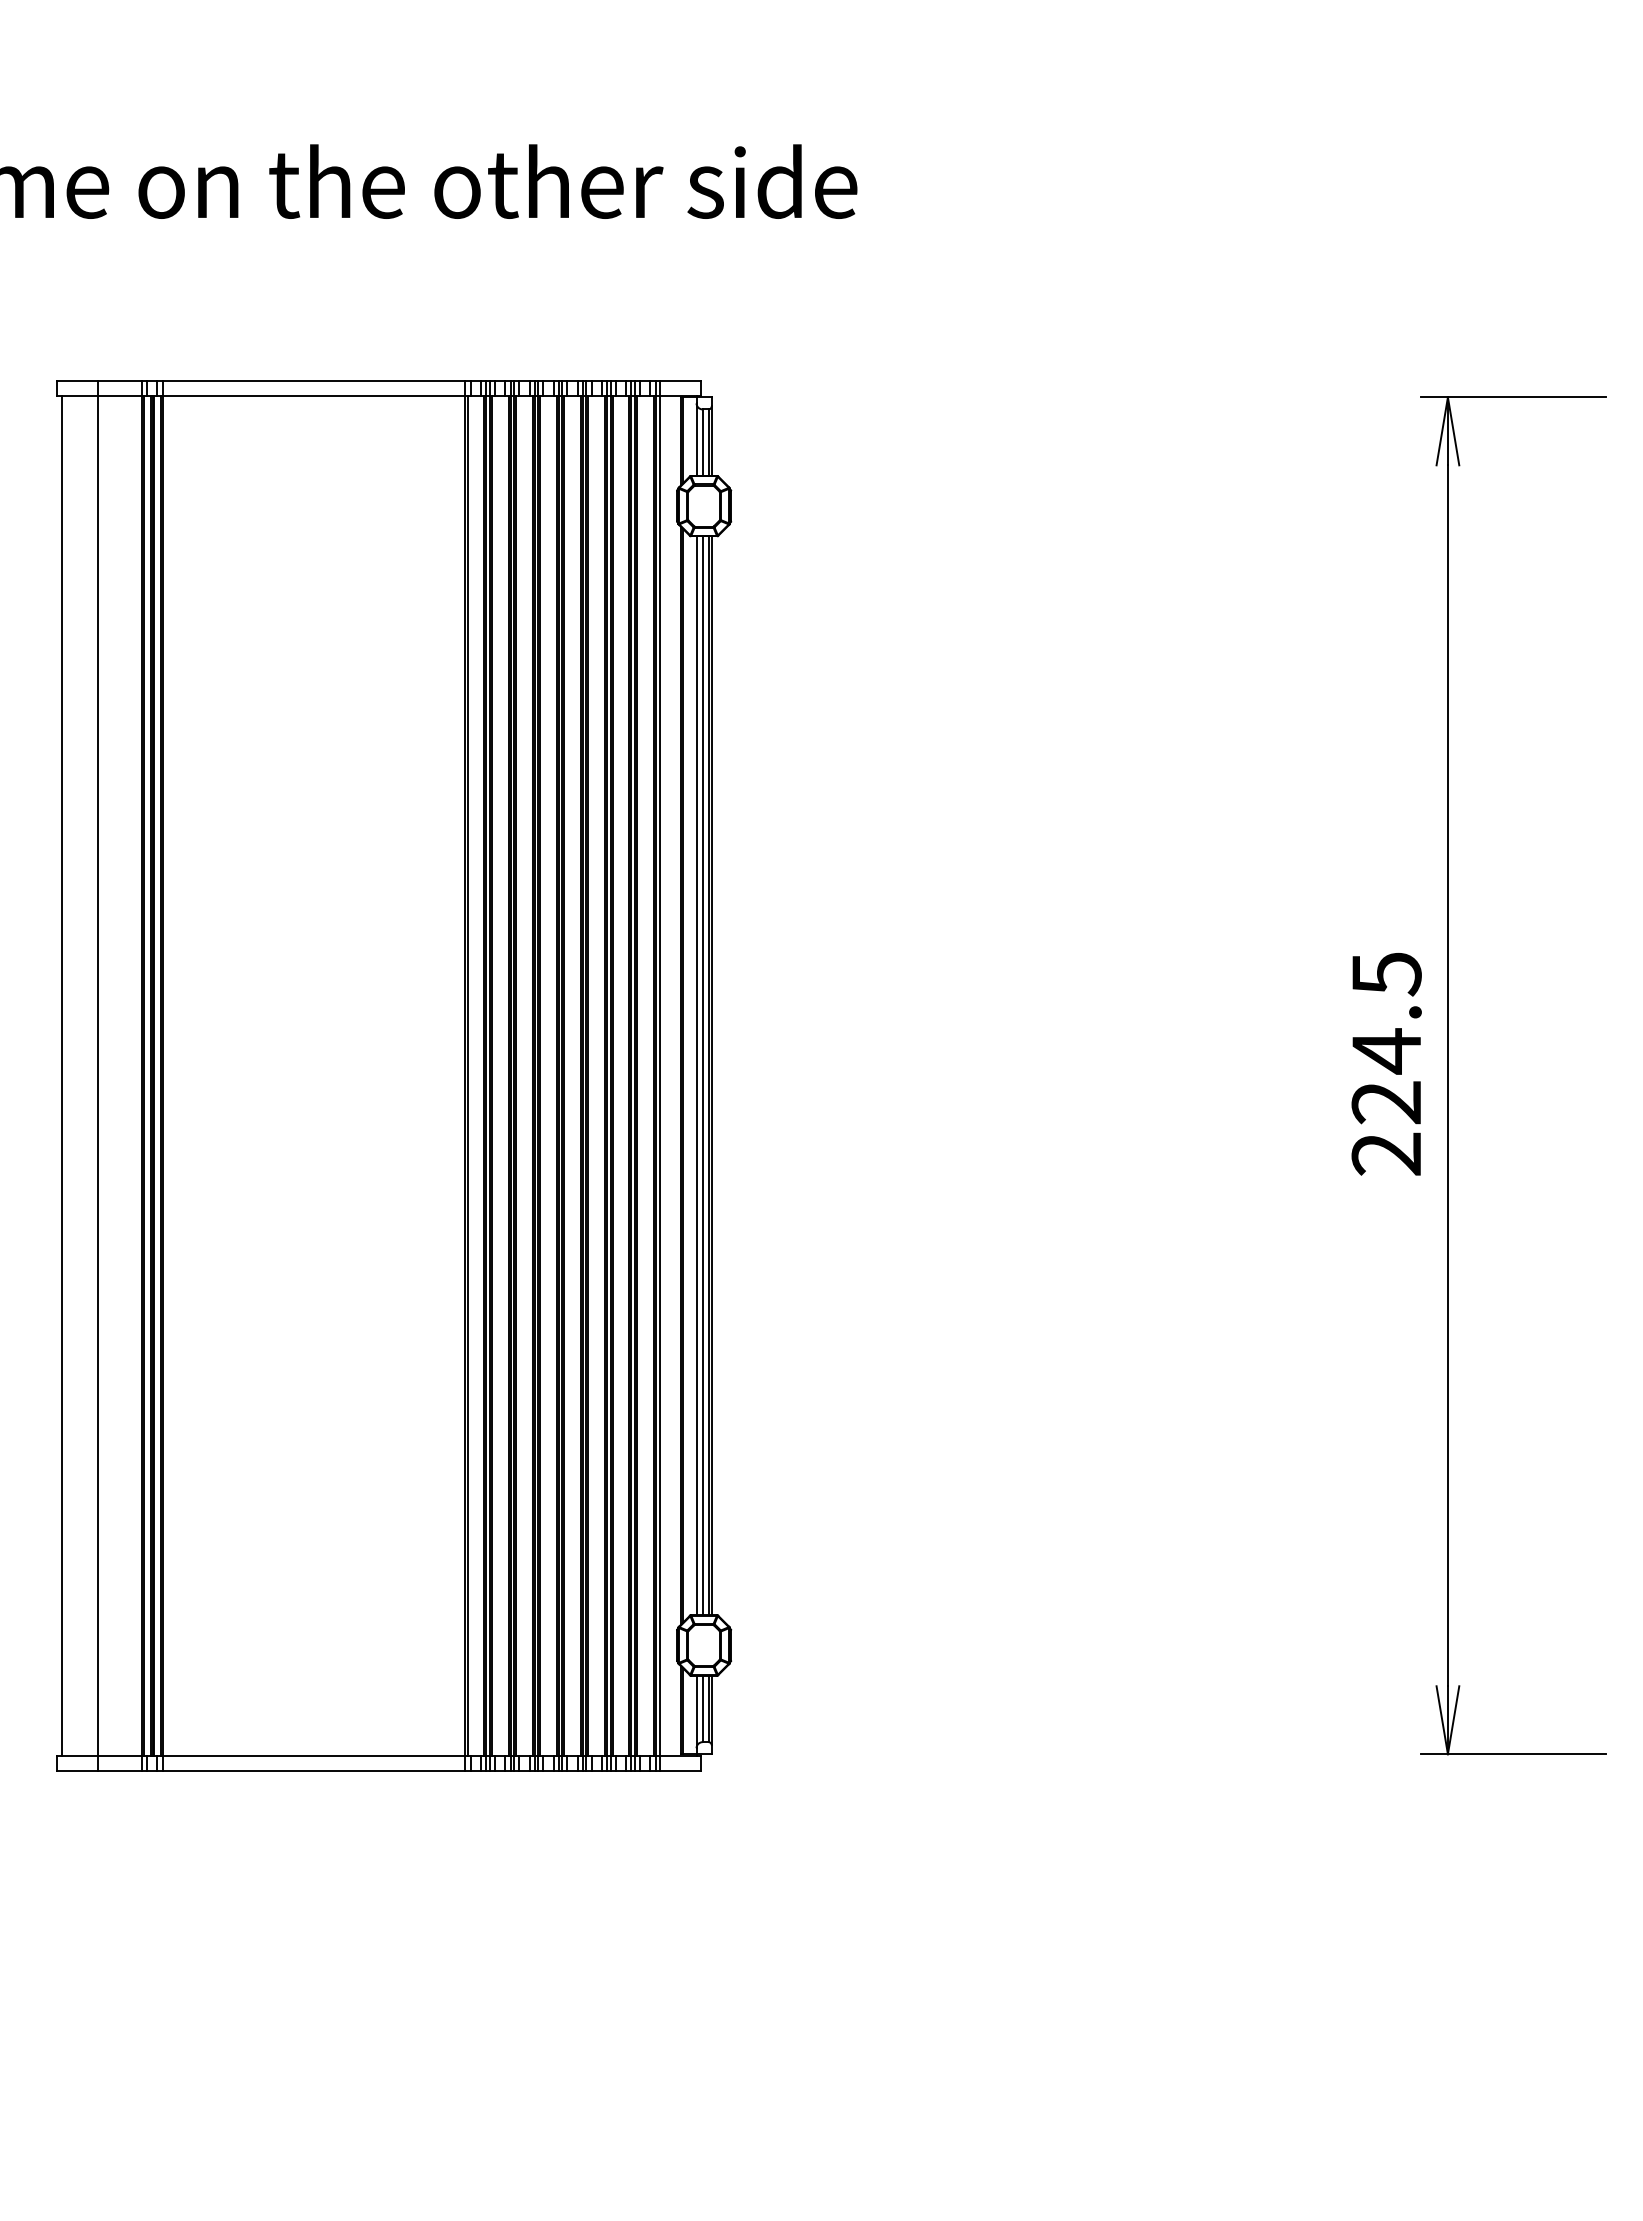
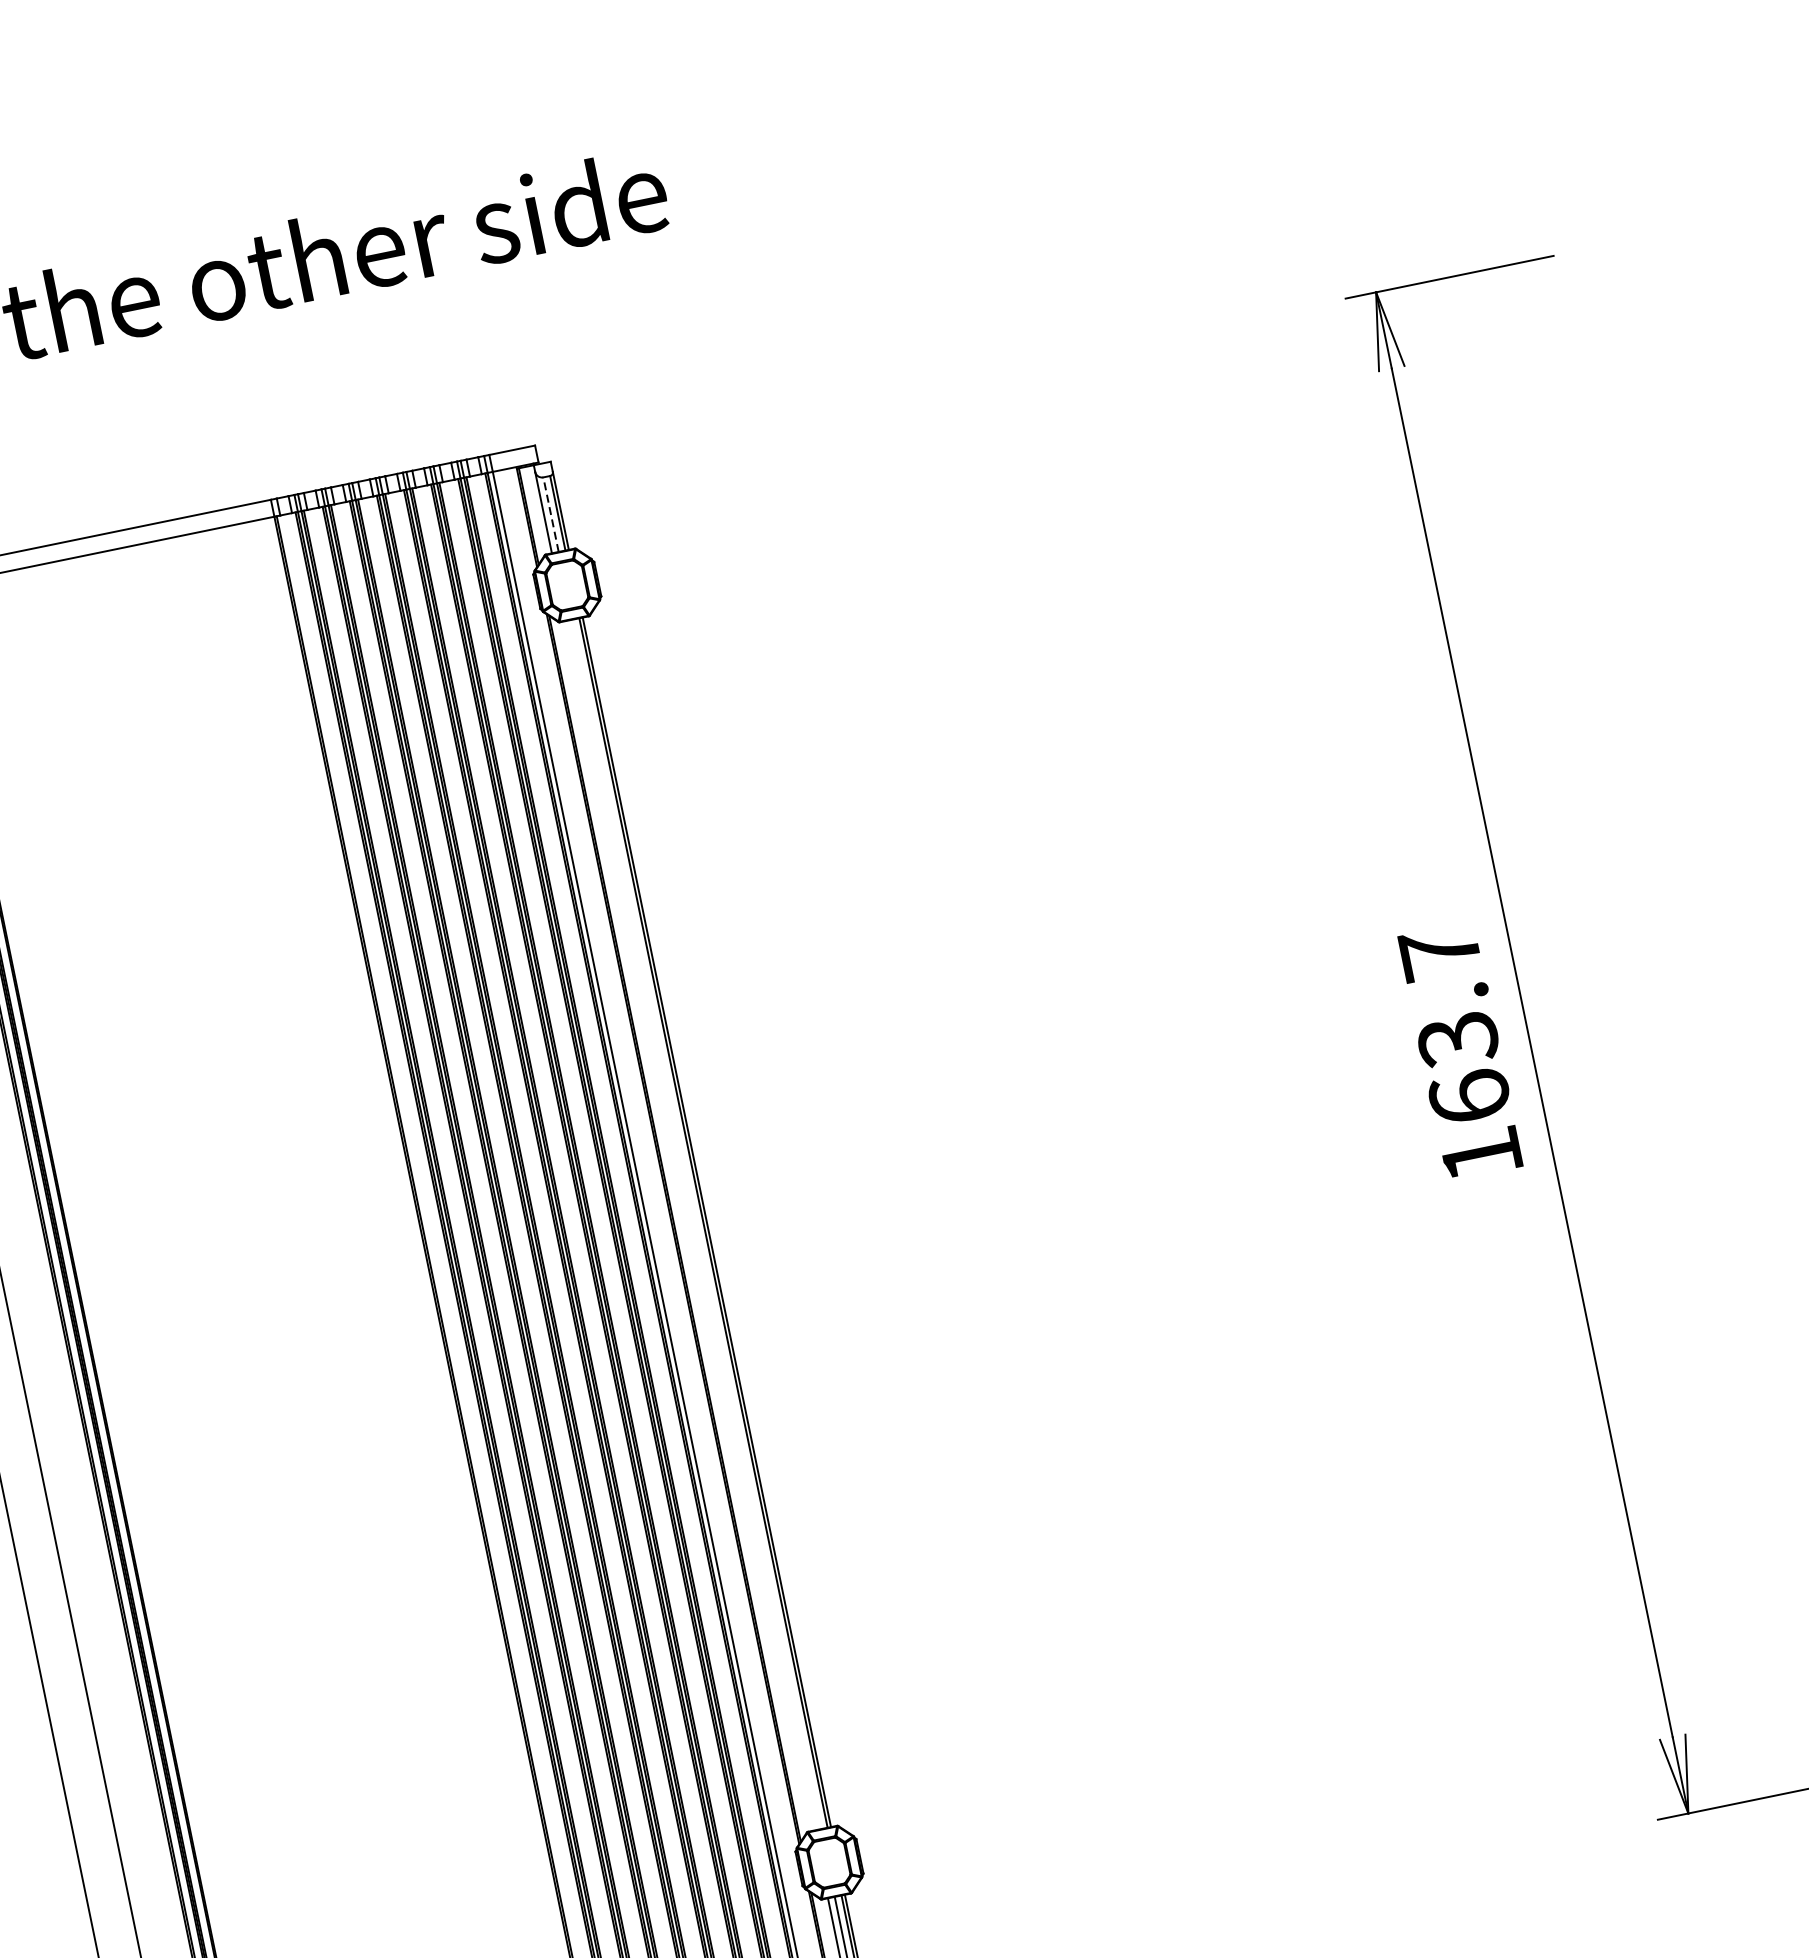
line: (702, 442) -> (550, 514), solid -> dashed
text: (1386, 1063) -> (1460, 1053), 224.5 -> 163.7
line: (696, 1075) -> (689, 1225), removed
line: (702, 1075) -> (696, 1224), removed

